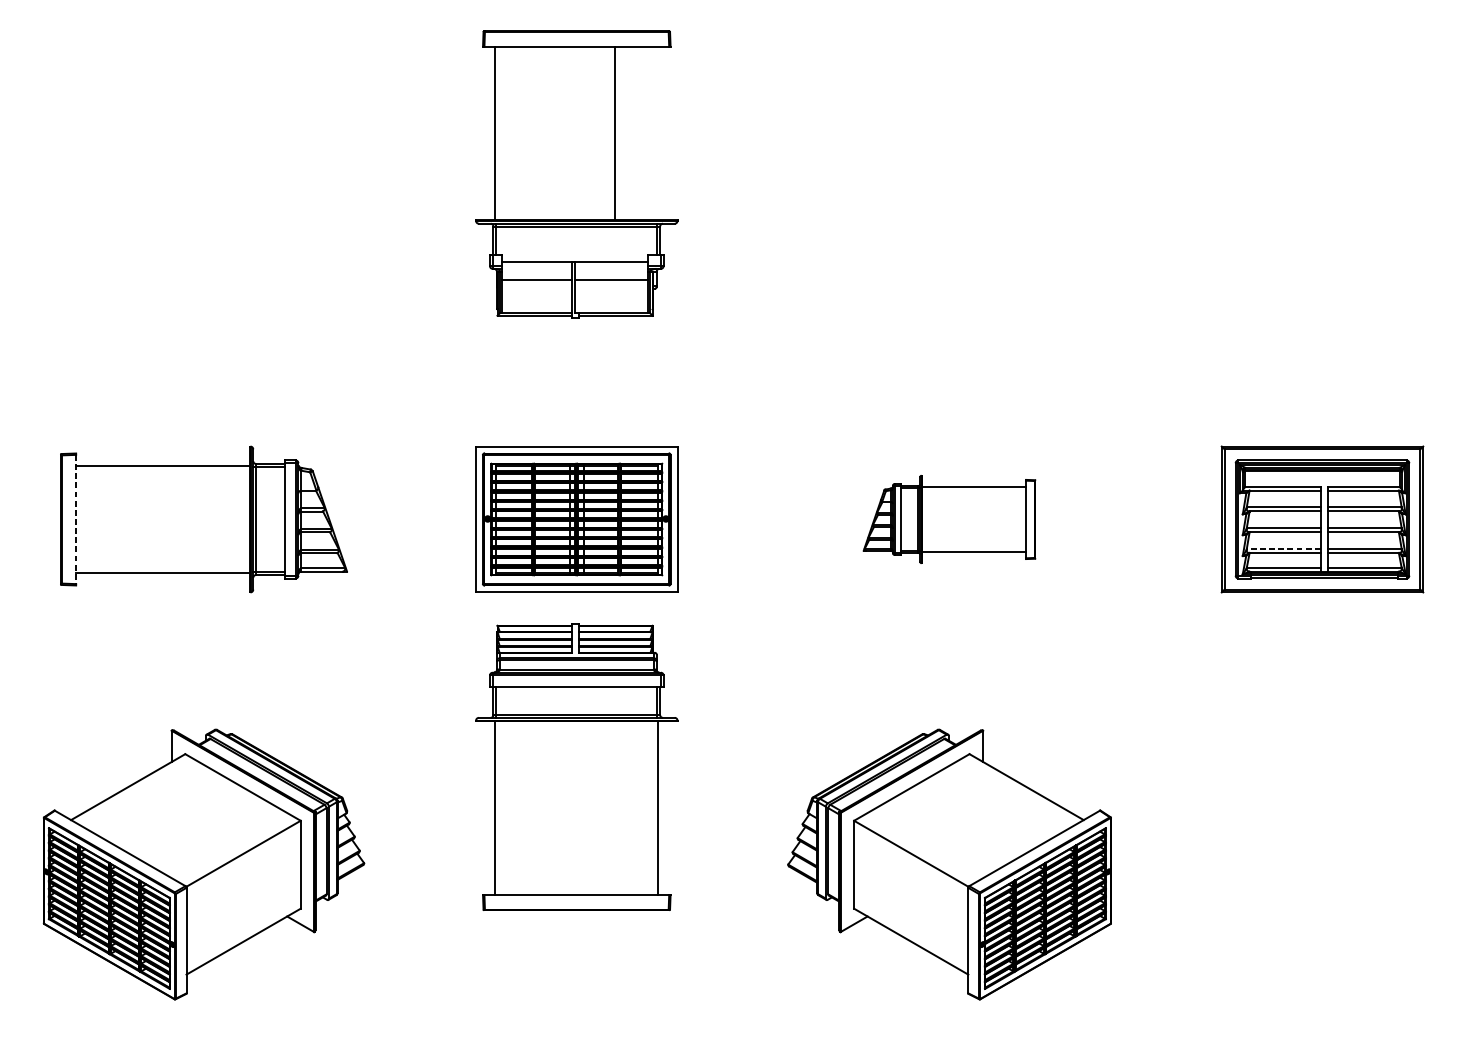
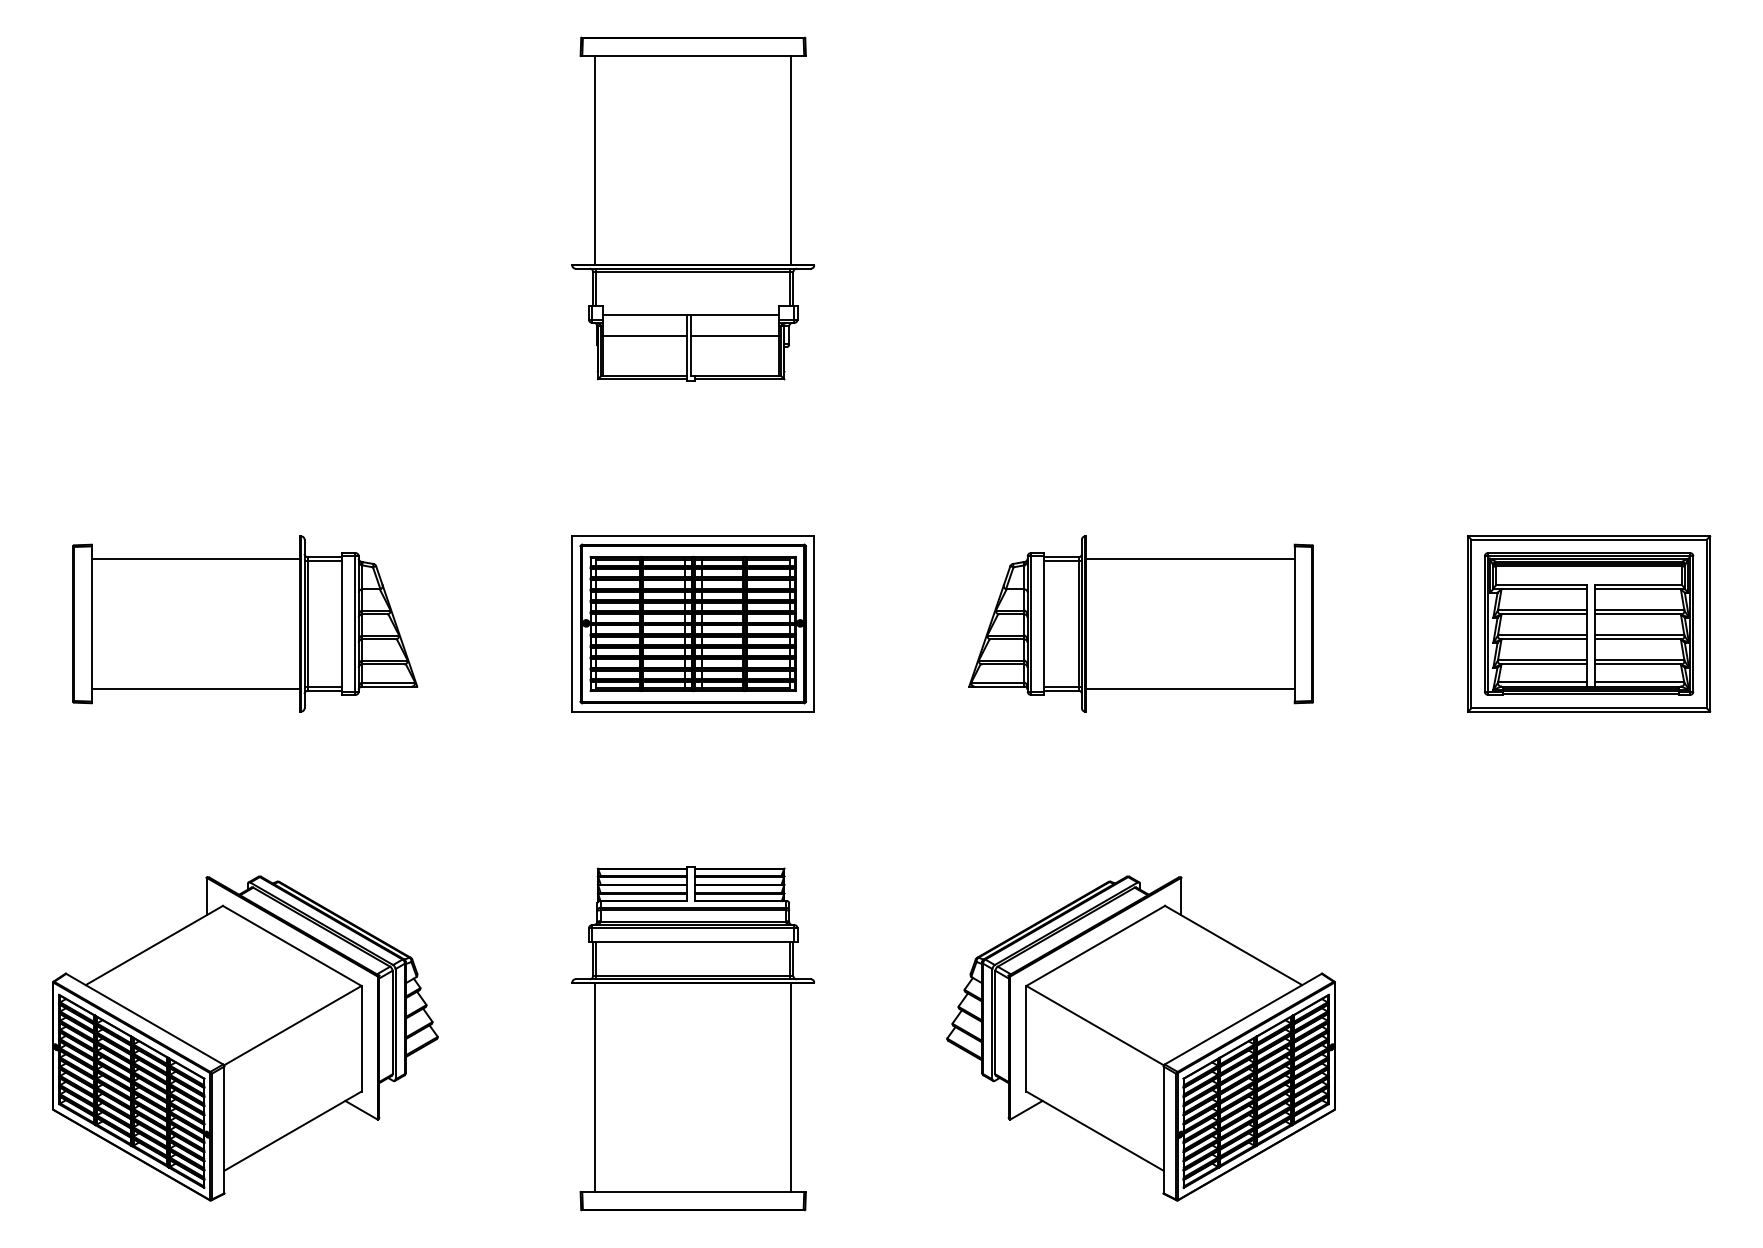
line: (615, 132) -> (791, 159), moved
line: (75, 519) -> (91, 623), dashed -> solid
part: (949, 519) -> (1140, 623), size x1.67
line: (1283, 549) -> (1542, 659), dashed -> solid
part: (577, 767) -> (693, 1038), moved

